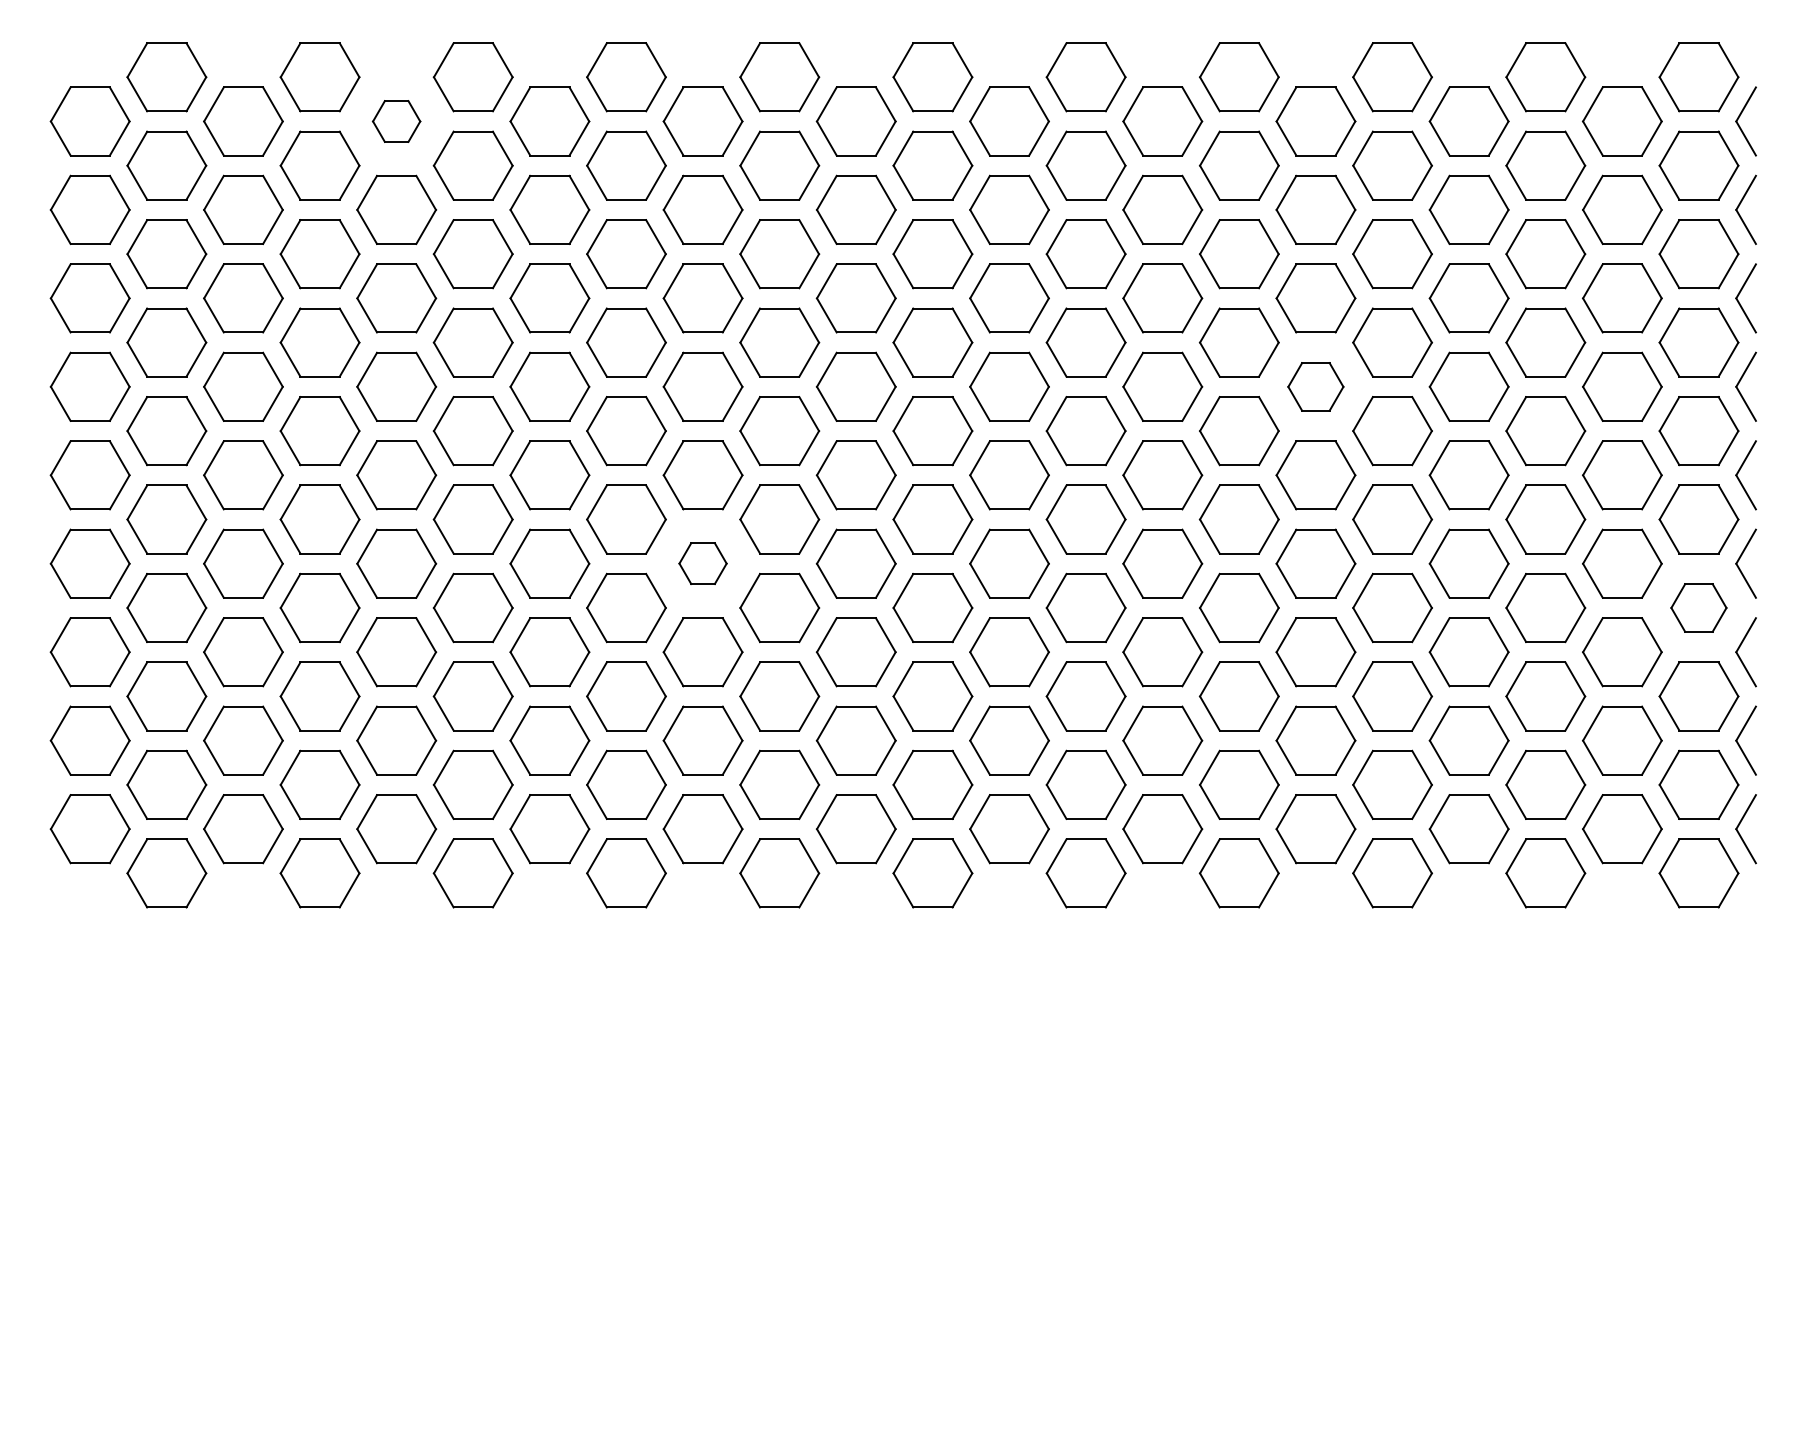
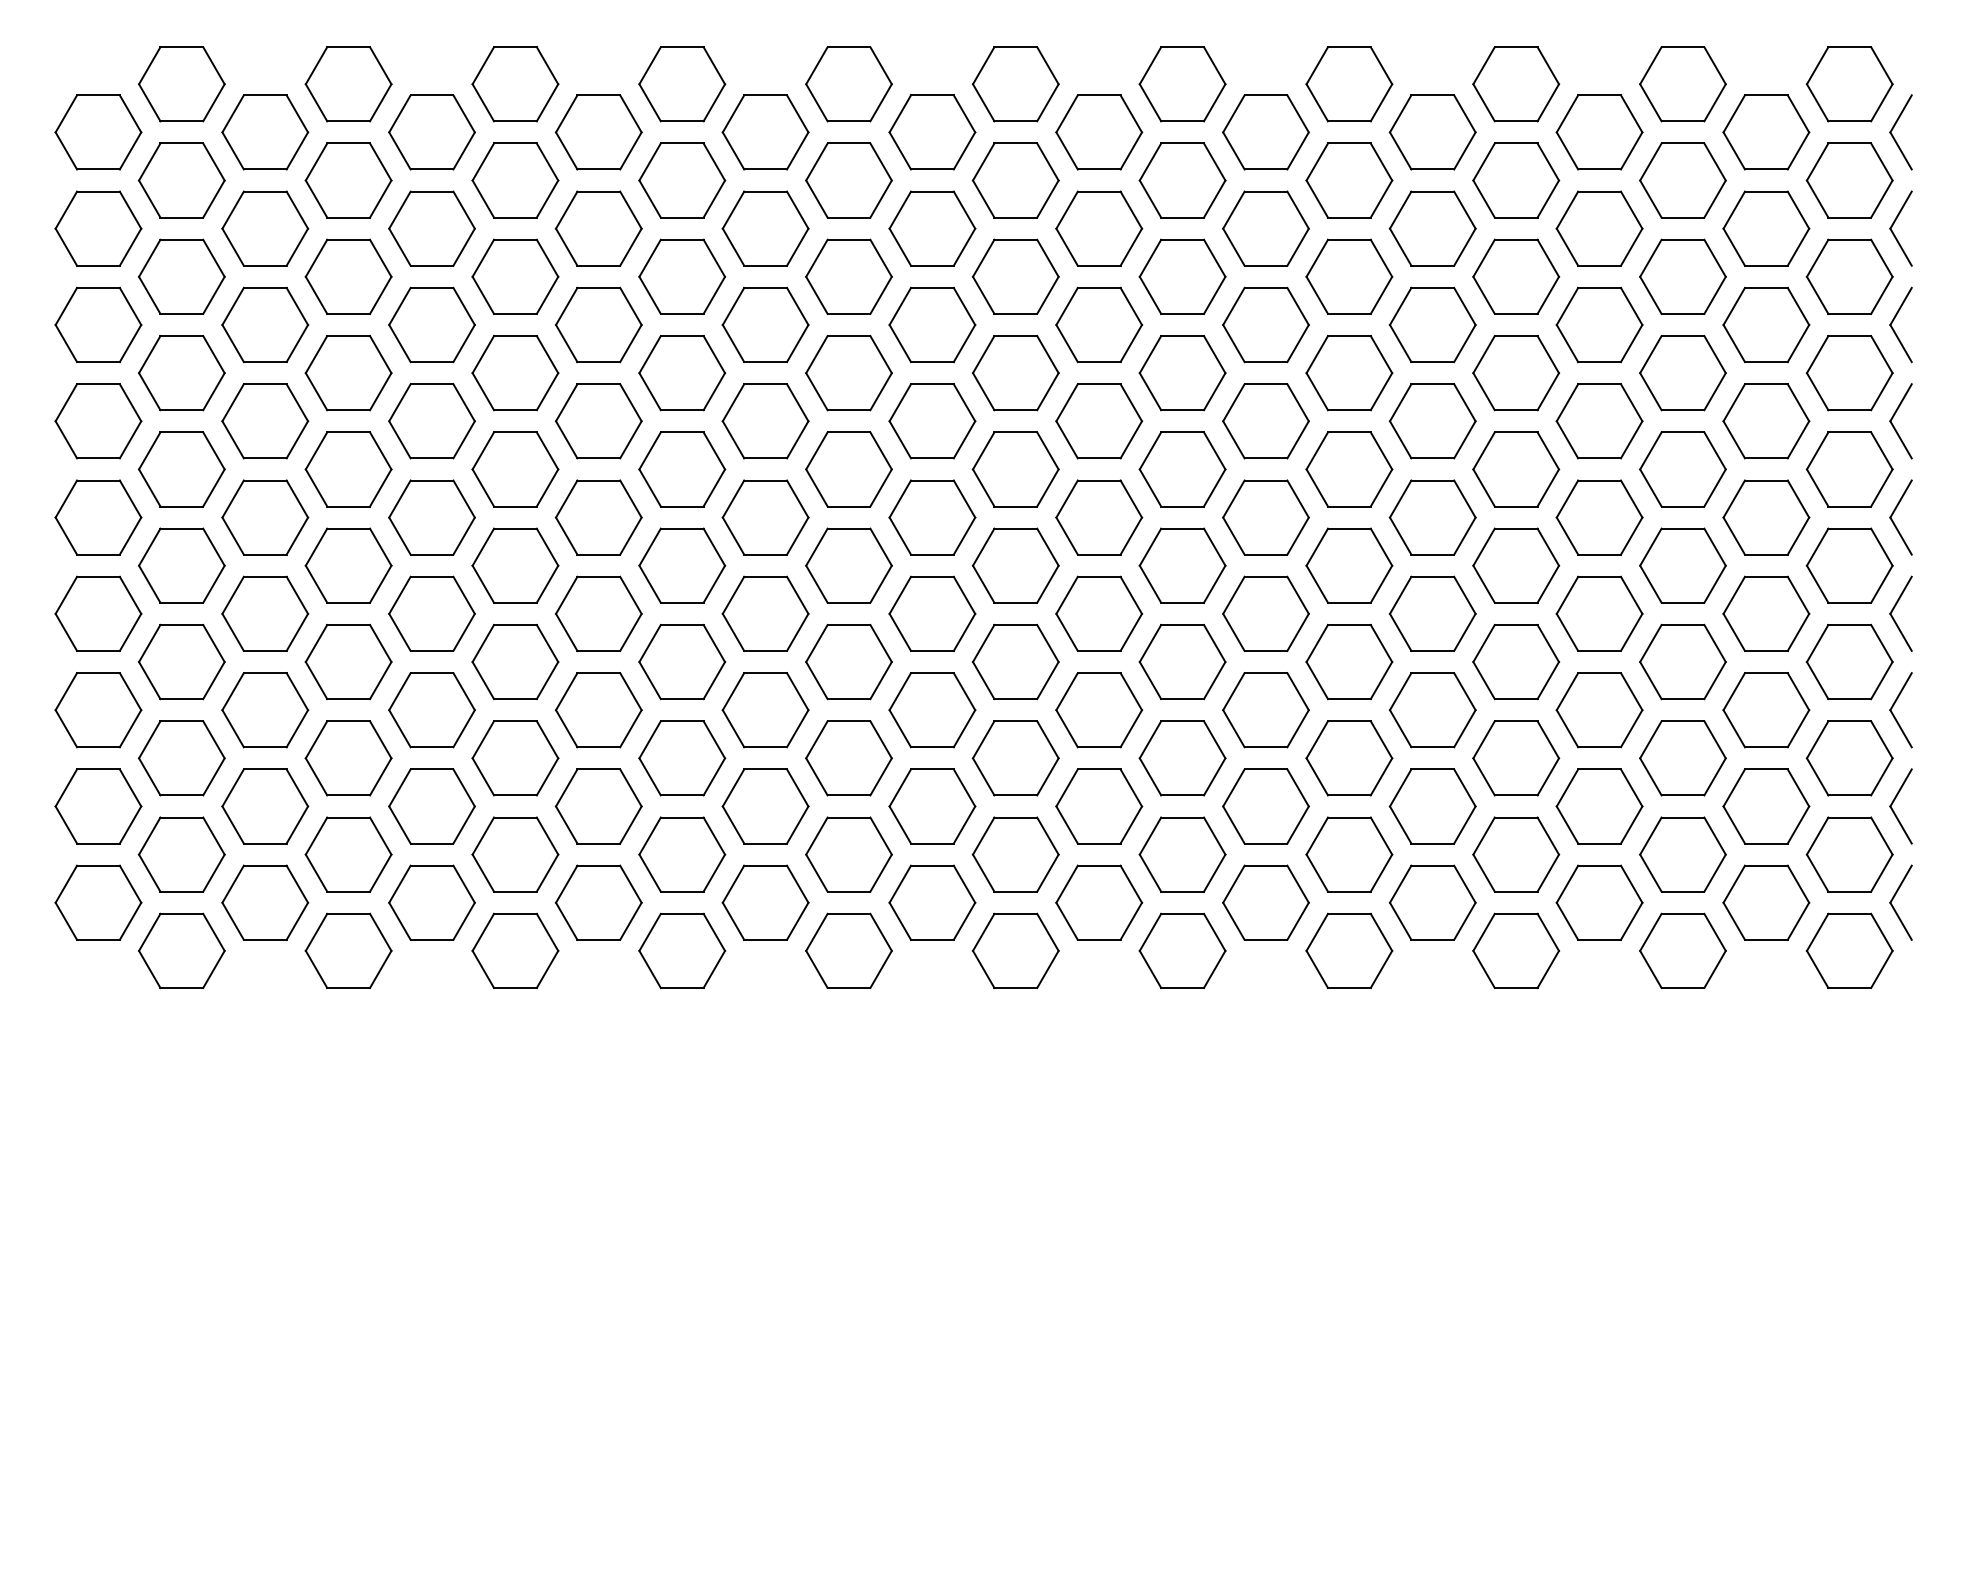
part: (396, 121) -> (431, 132), size x1.67
part: (1315, 387) -> (1432, 421), size x1.43
part: (703, 563) -> (765, 613), size x1.67
part: (1698, 607) -> (1849, 661), size x1.43

